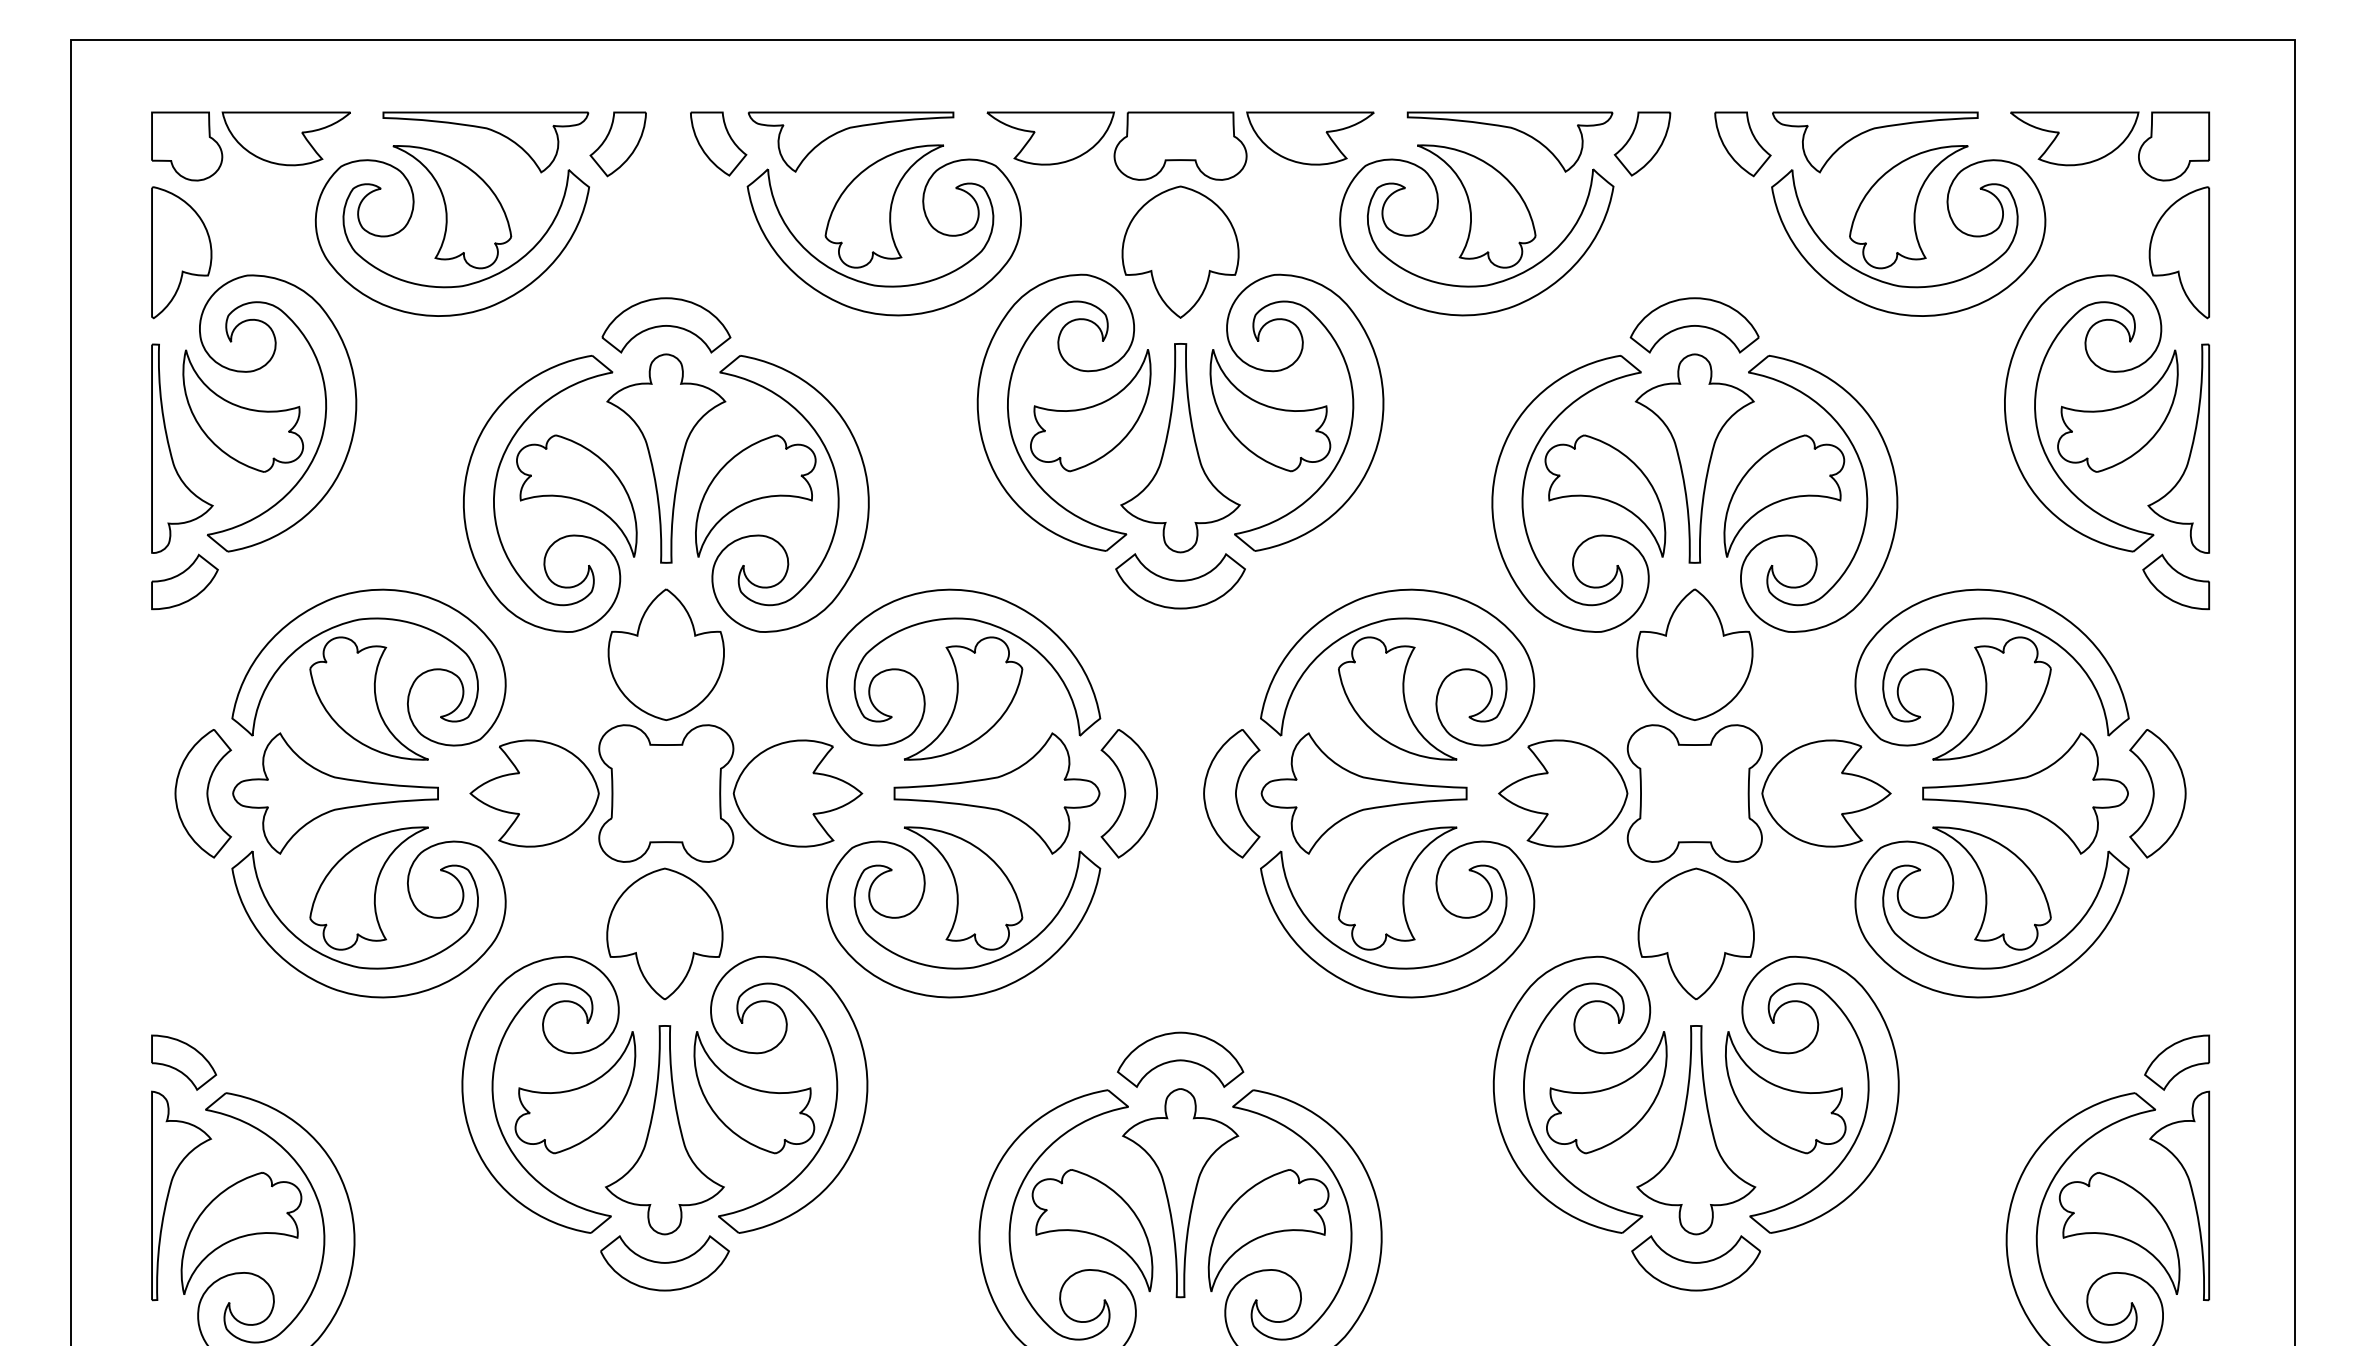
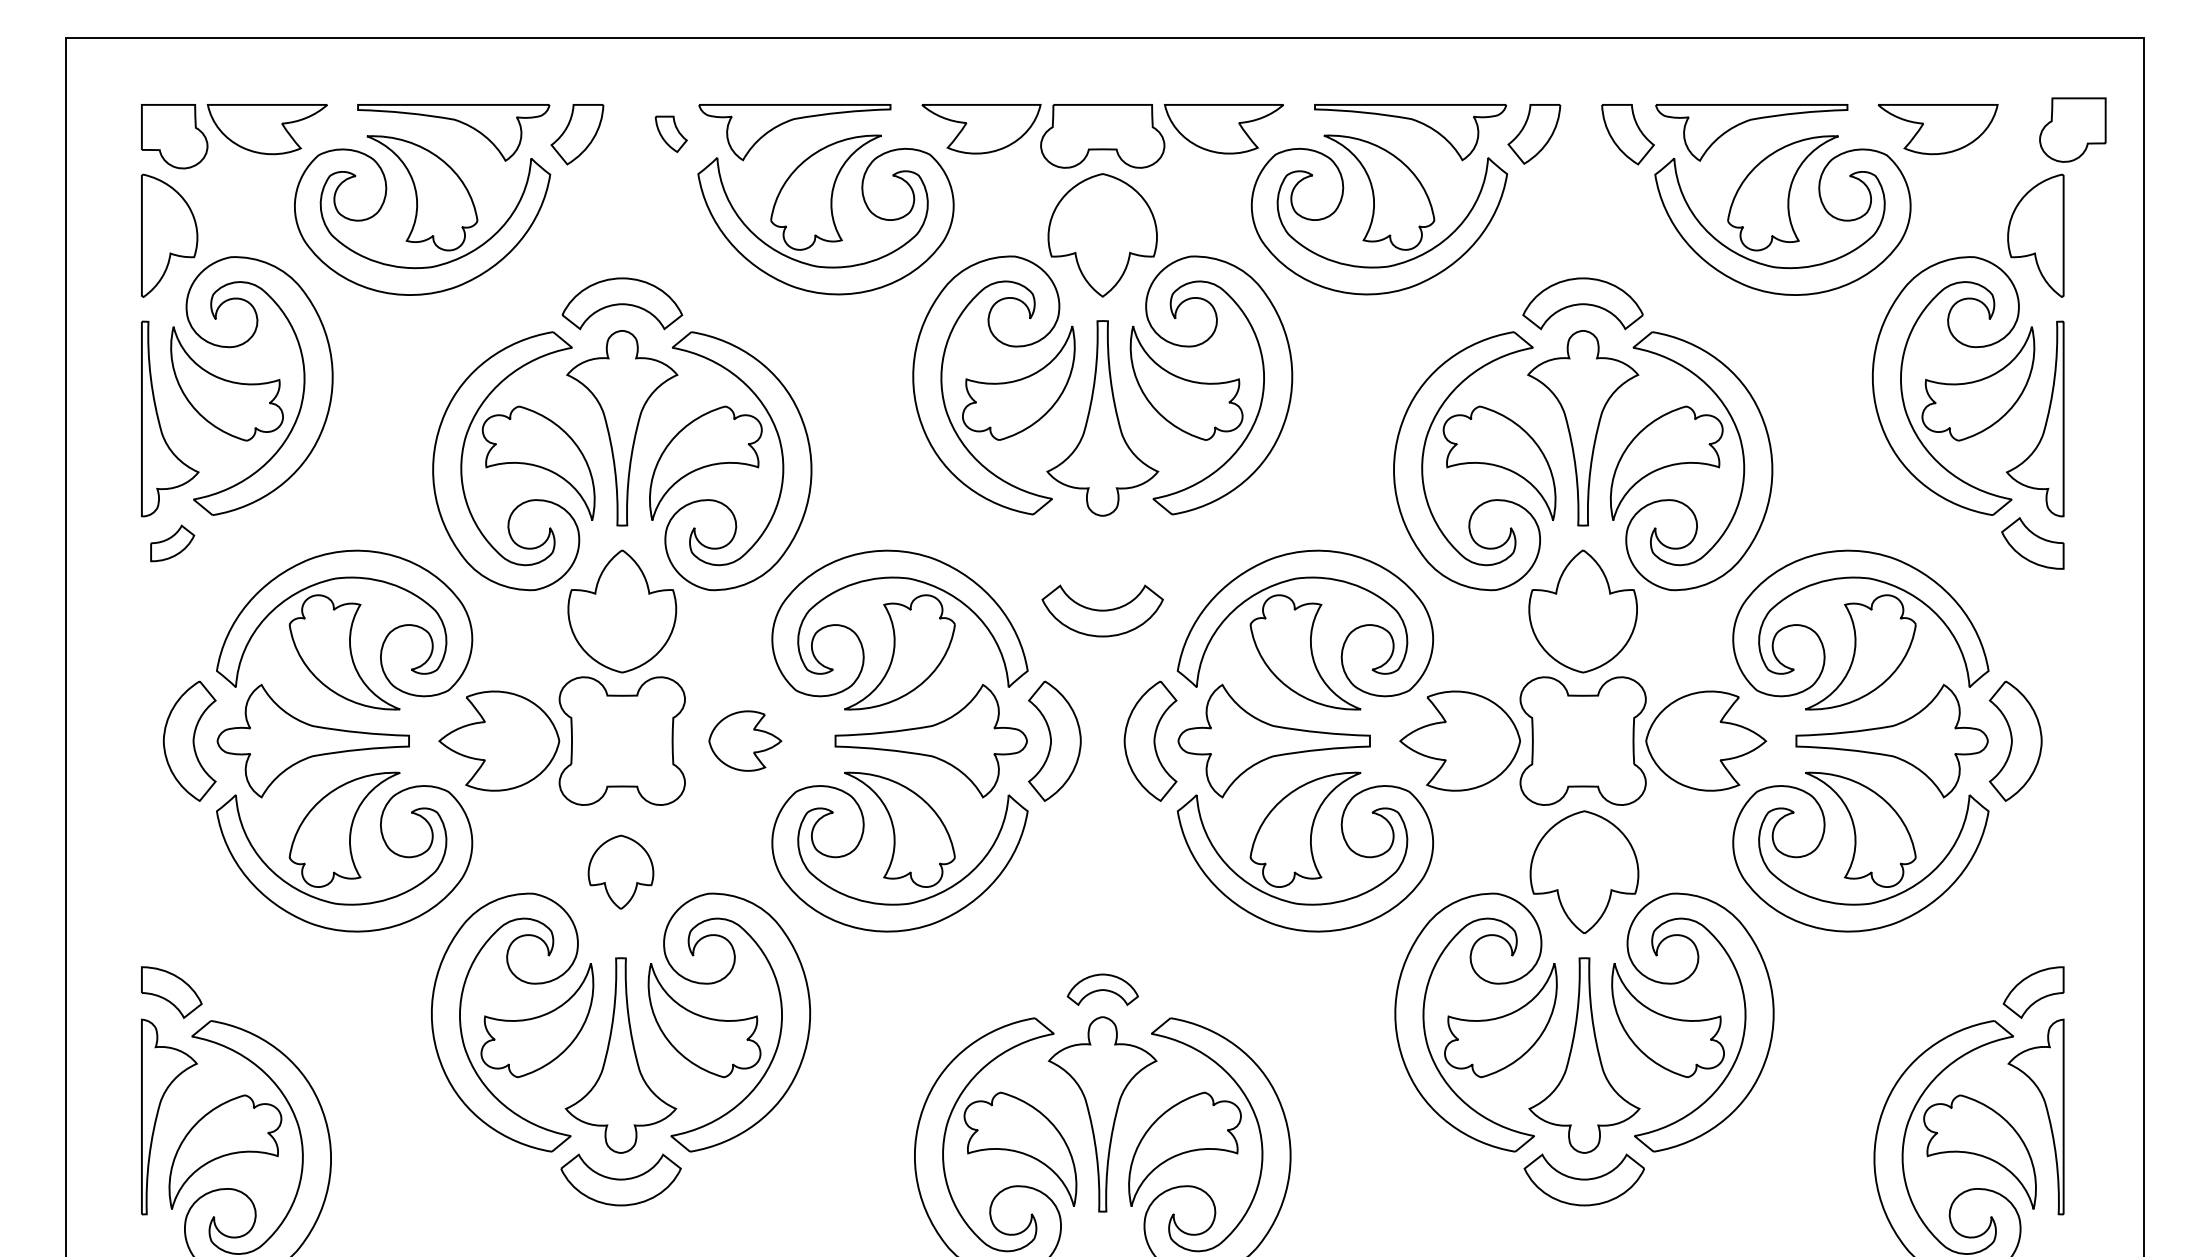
part: (718, 143) -> (671, 133), size x0.6
part: (2174, 146) -> (2073, 130), moved
part: (184, 581) -> (172, 543), size x0.7
part: (1180, 581) -> (1102, 611), moved
part: (797, 793) -> (744, 741), size x0.6
part: (664, 933) -> (620, 871), size x0.6
part: (1180, 1059) -> (1102, 989), size x0.6

